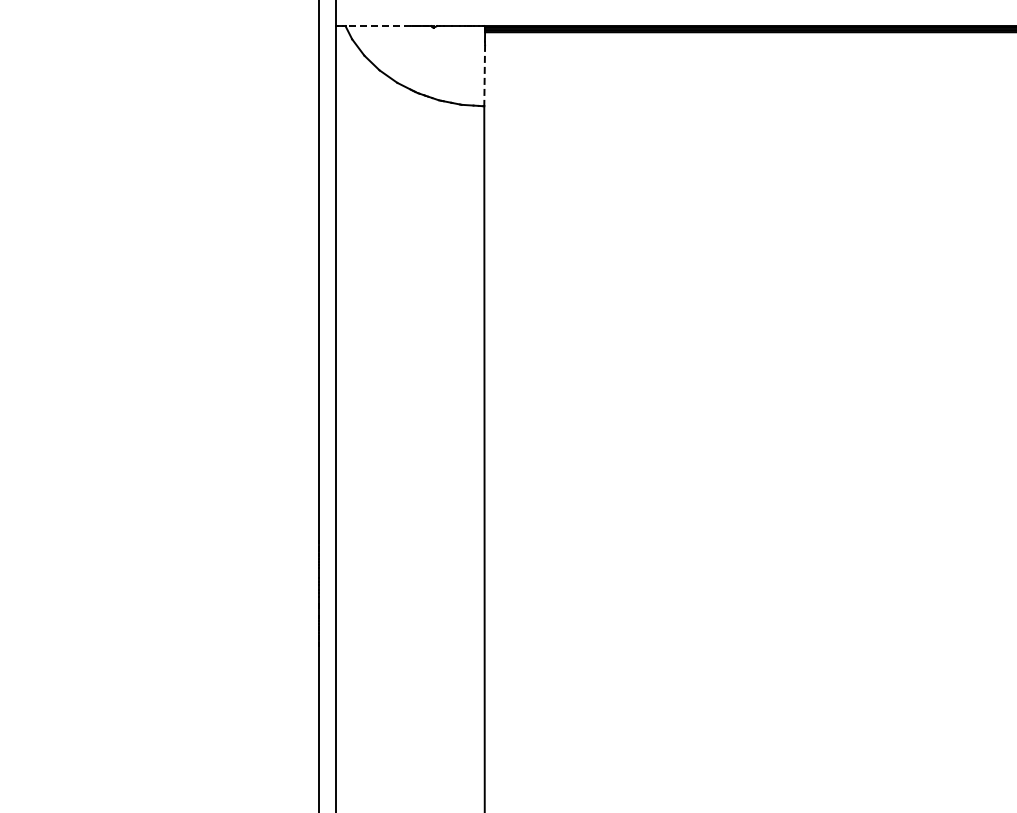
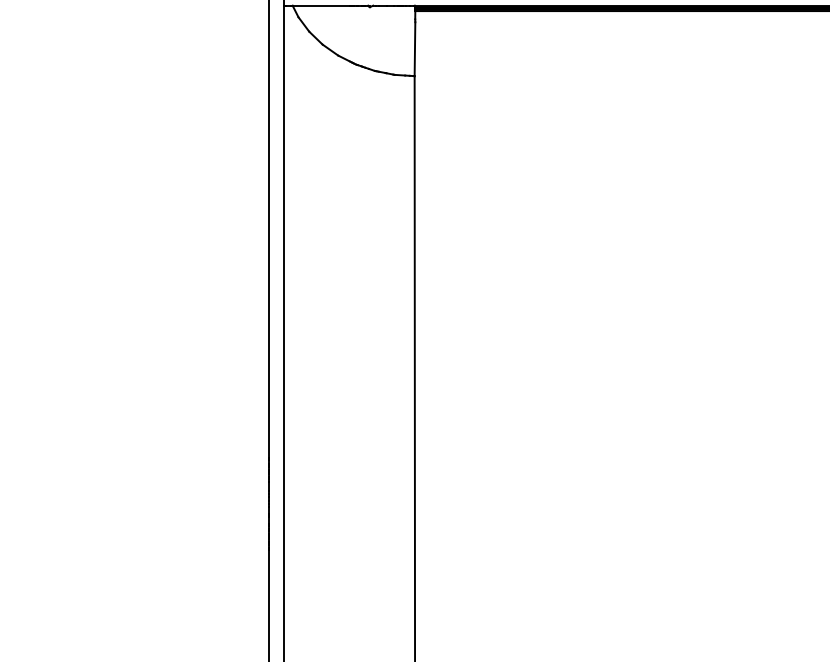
line: (378, 26) -> (321, 6), dashed -> solid
line: (484, 75) -> (414, 49), dashed -> solid

